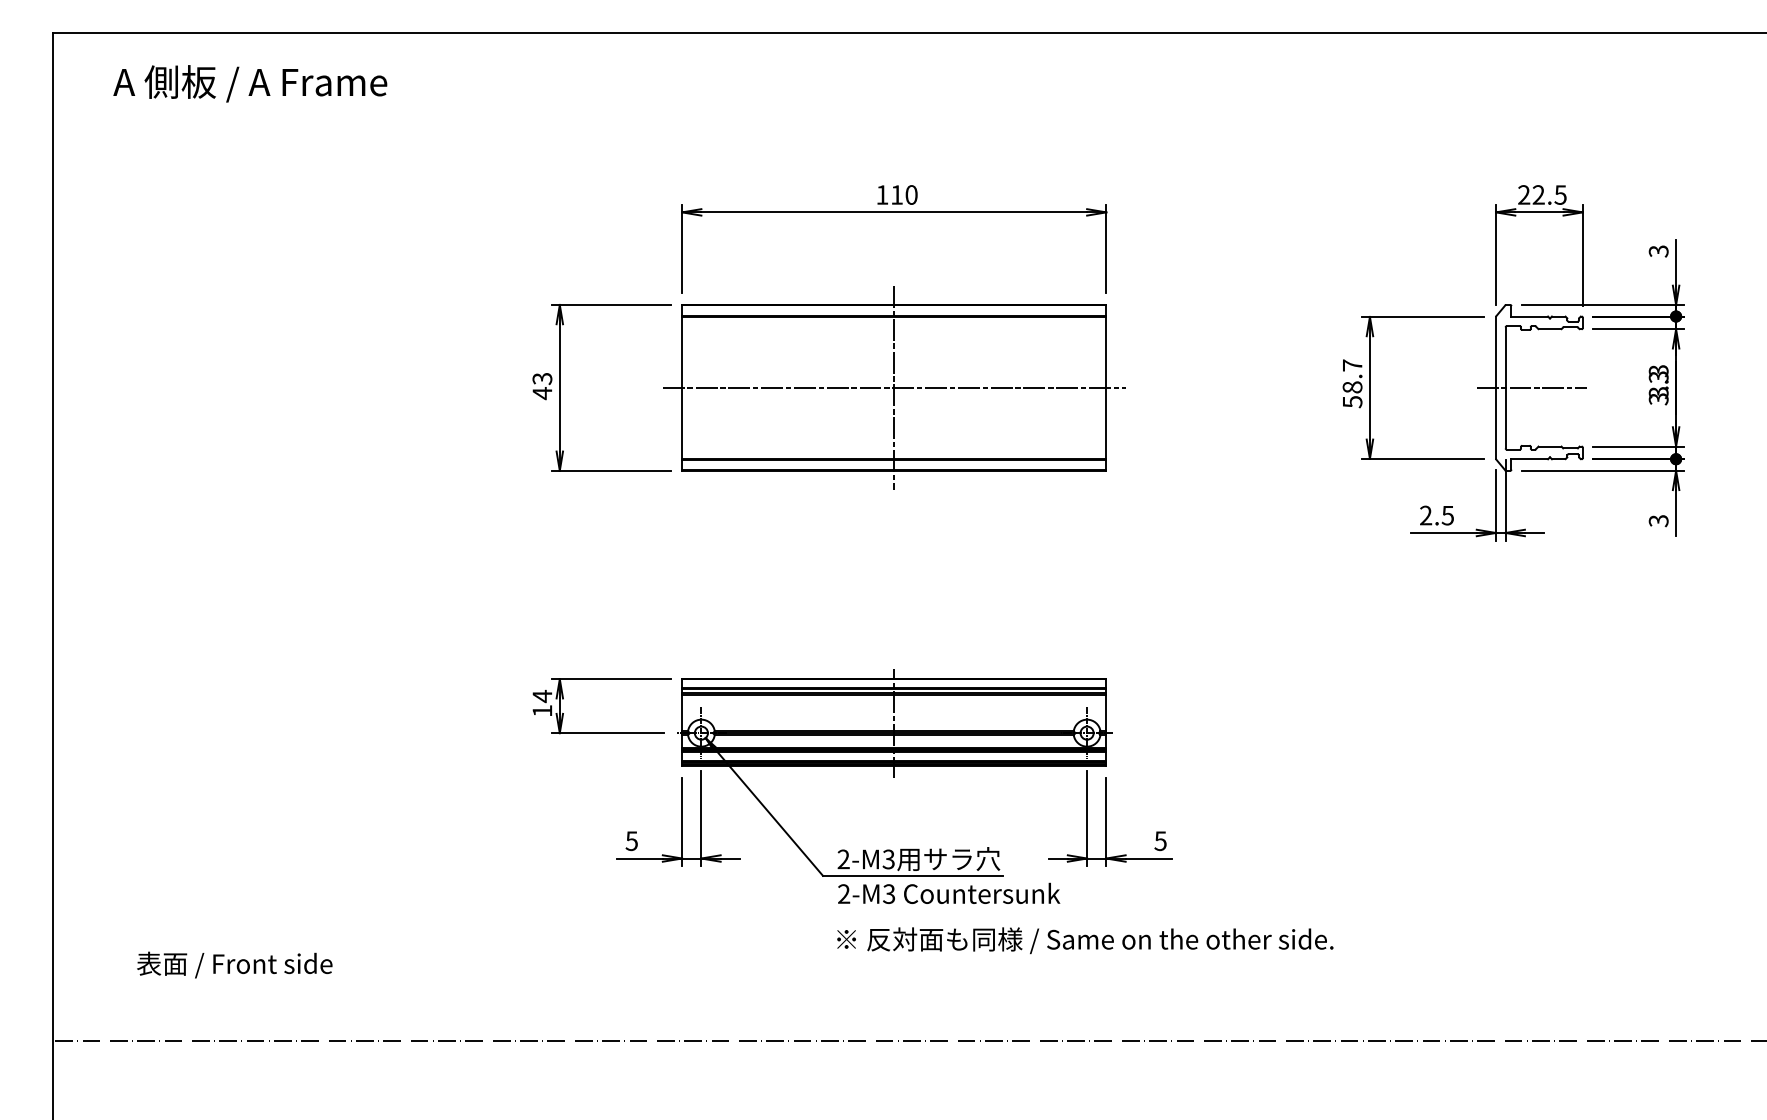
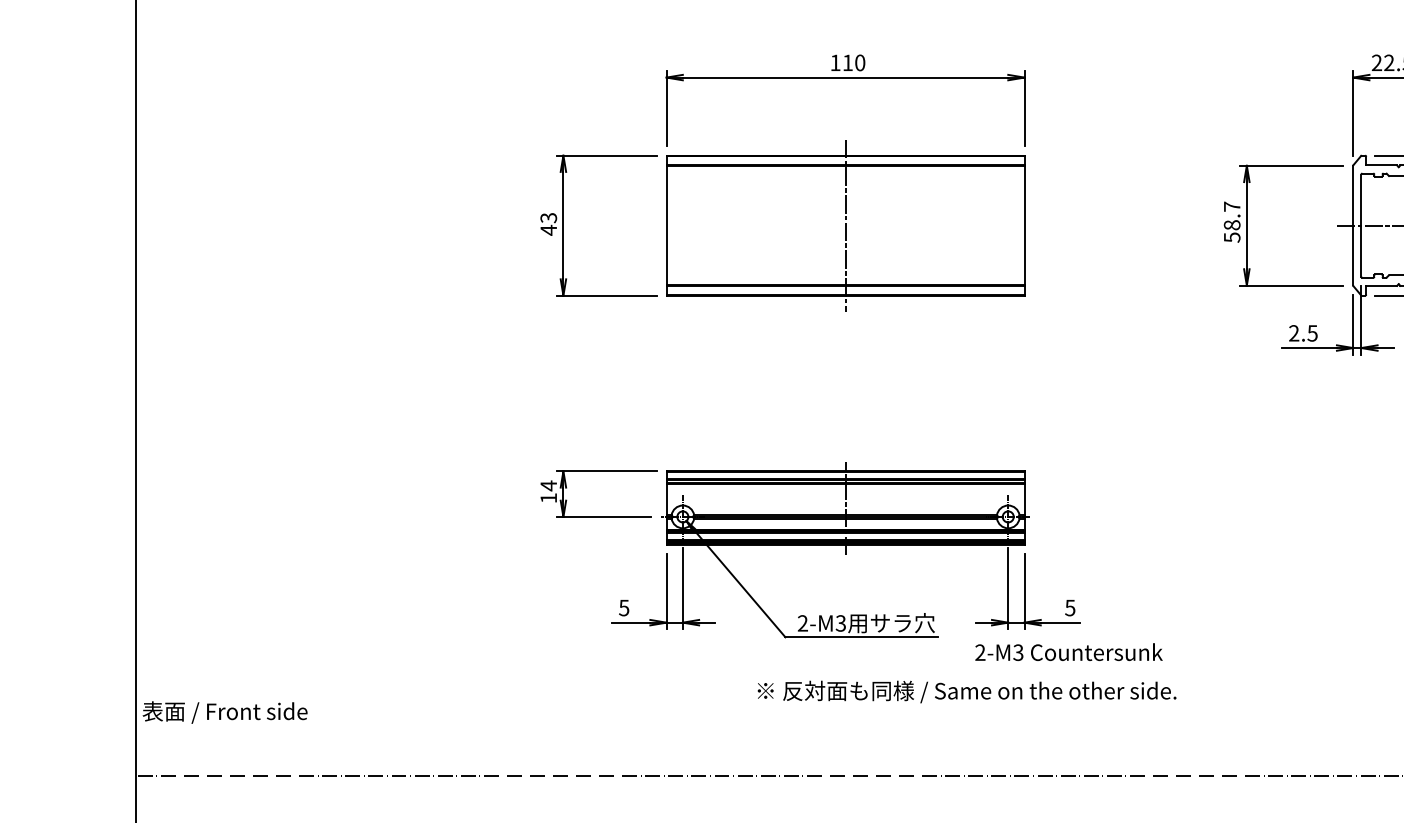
line: (893, 387) -> (844, 225), removed
text: (949, 892) -> (1069, 651), moved
text: (1085, 940) -> (967, 691), moved
text: (234, 964) -> (224, 712), moved

